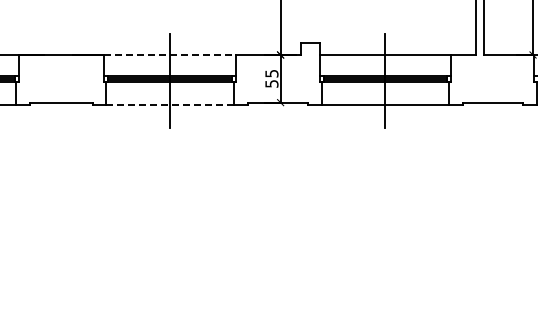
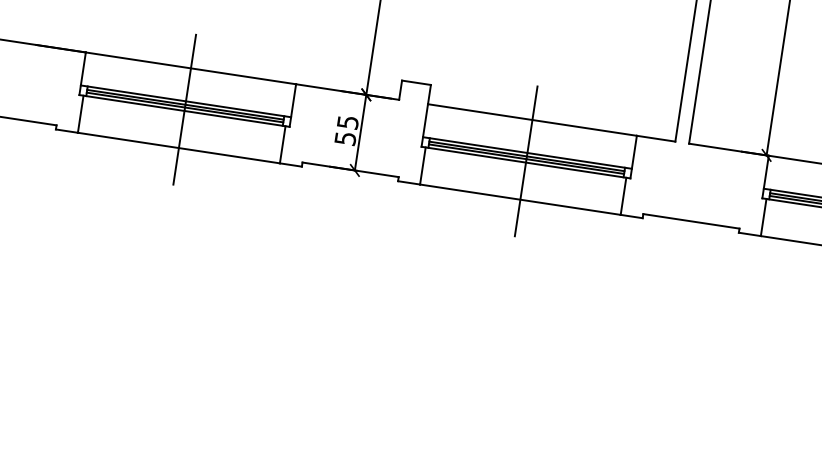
line: (170, 55) -> (191, 69), dashed -> solid
line: (170, 105) -> (179, 148), dashed -> solid

